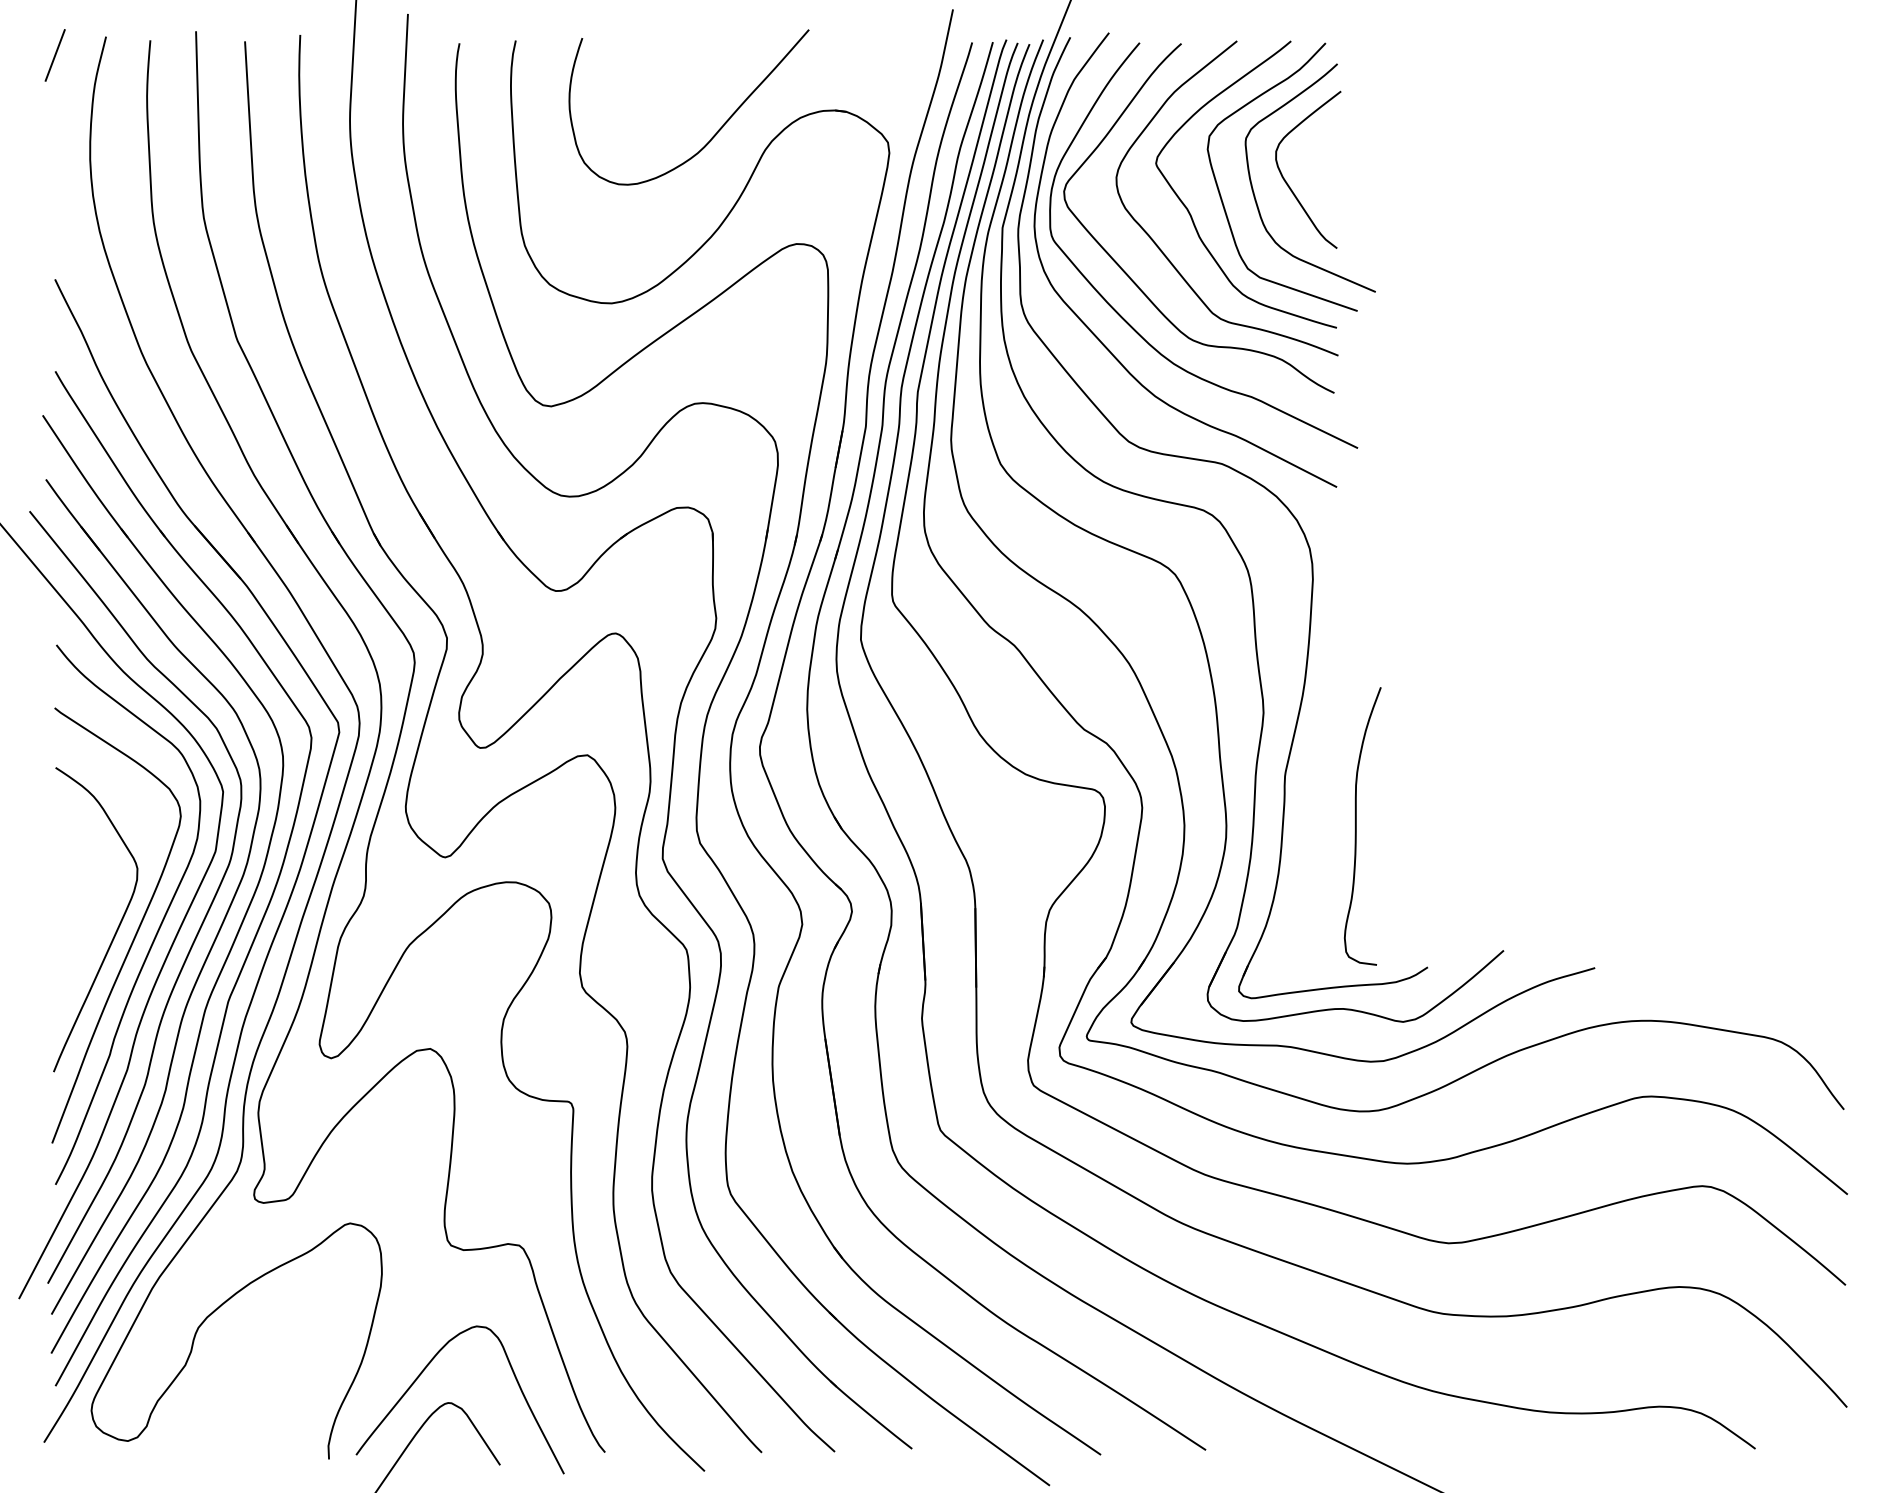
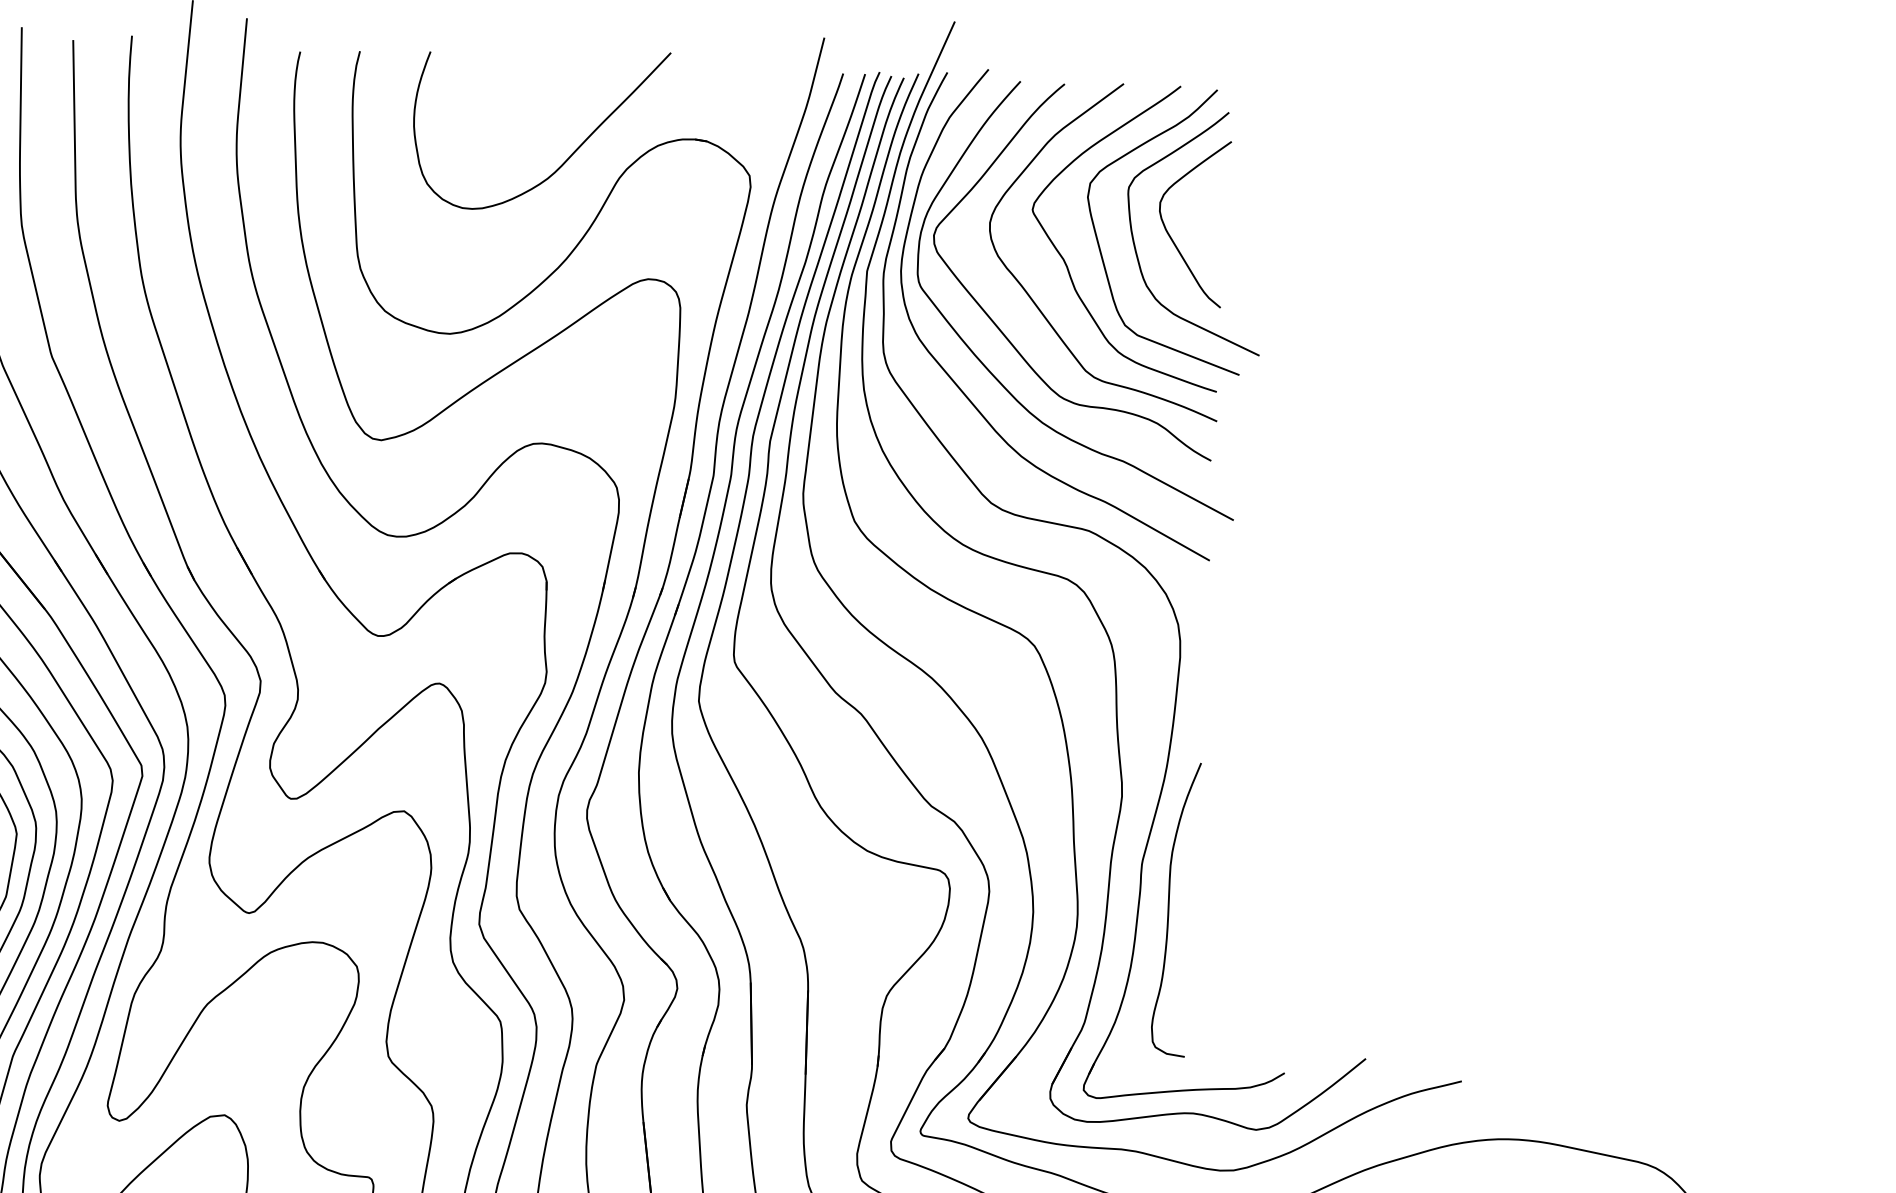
curve: (1356, 826) -> (1169, 909), moved

